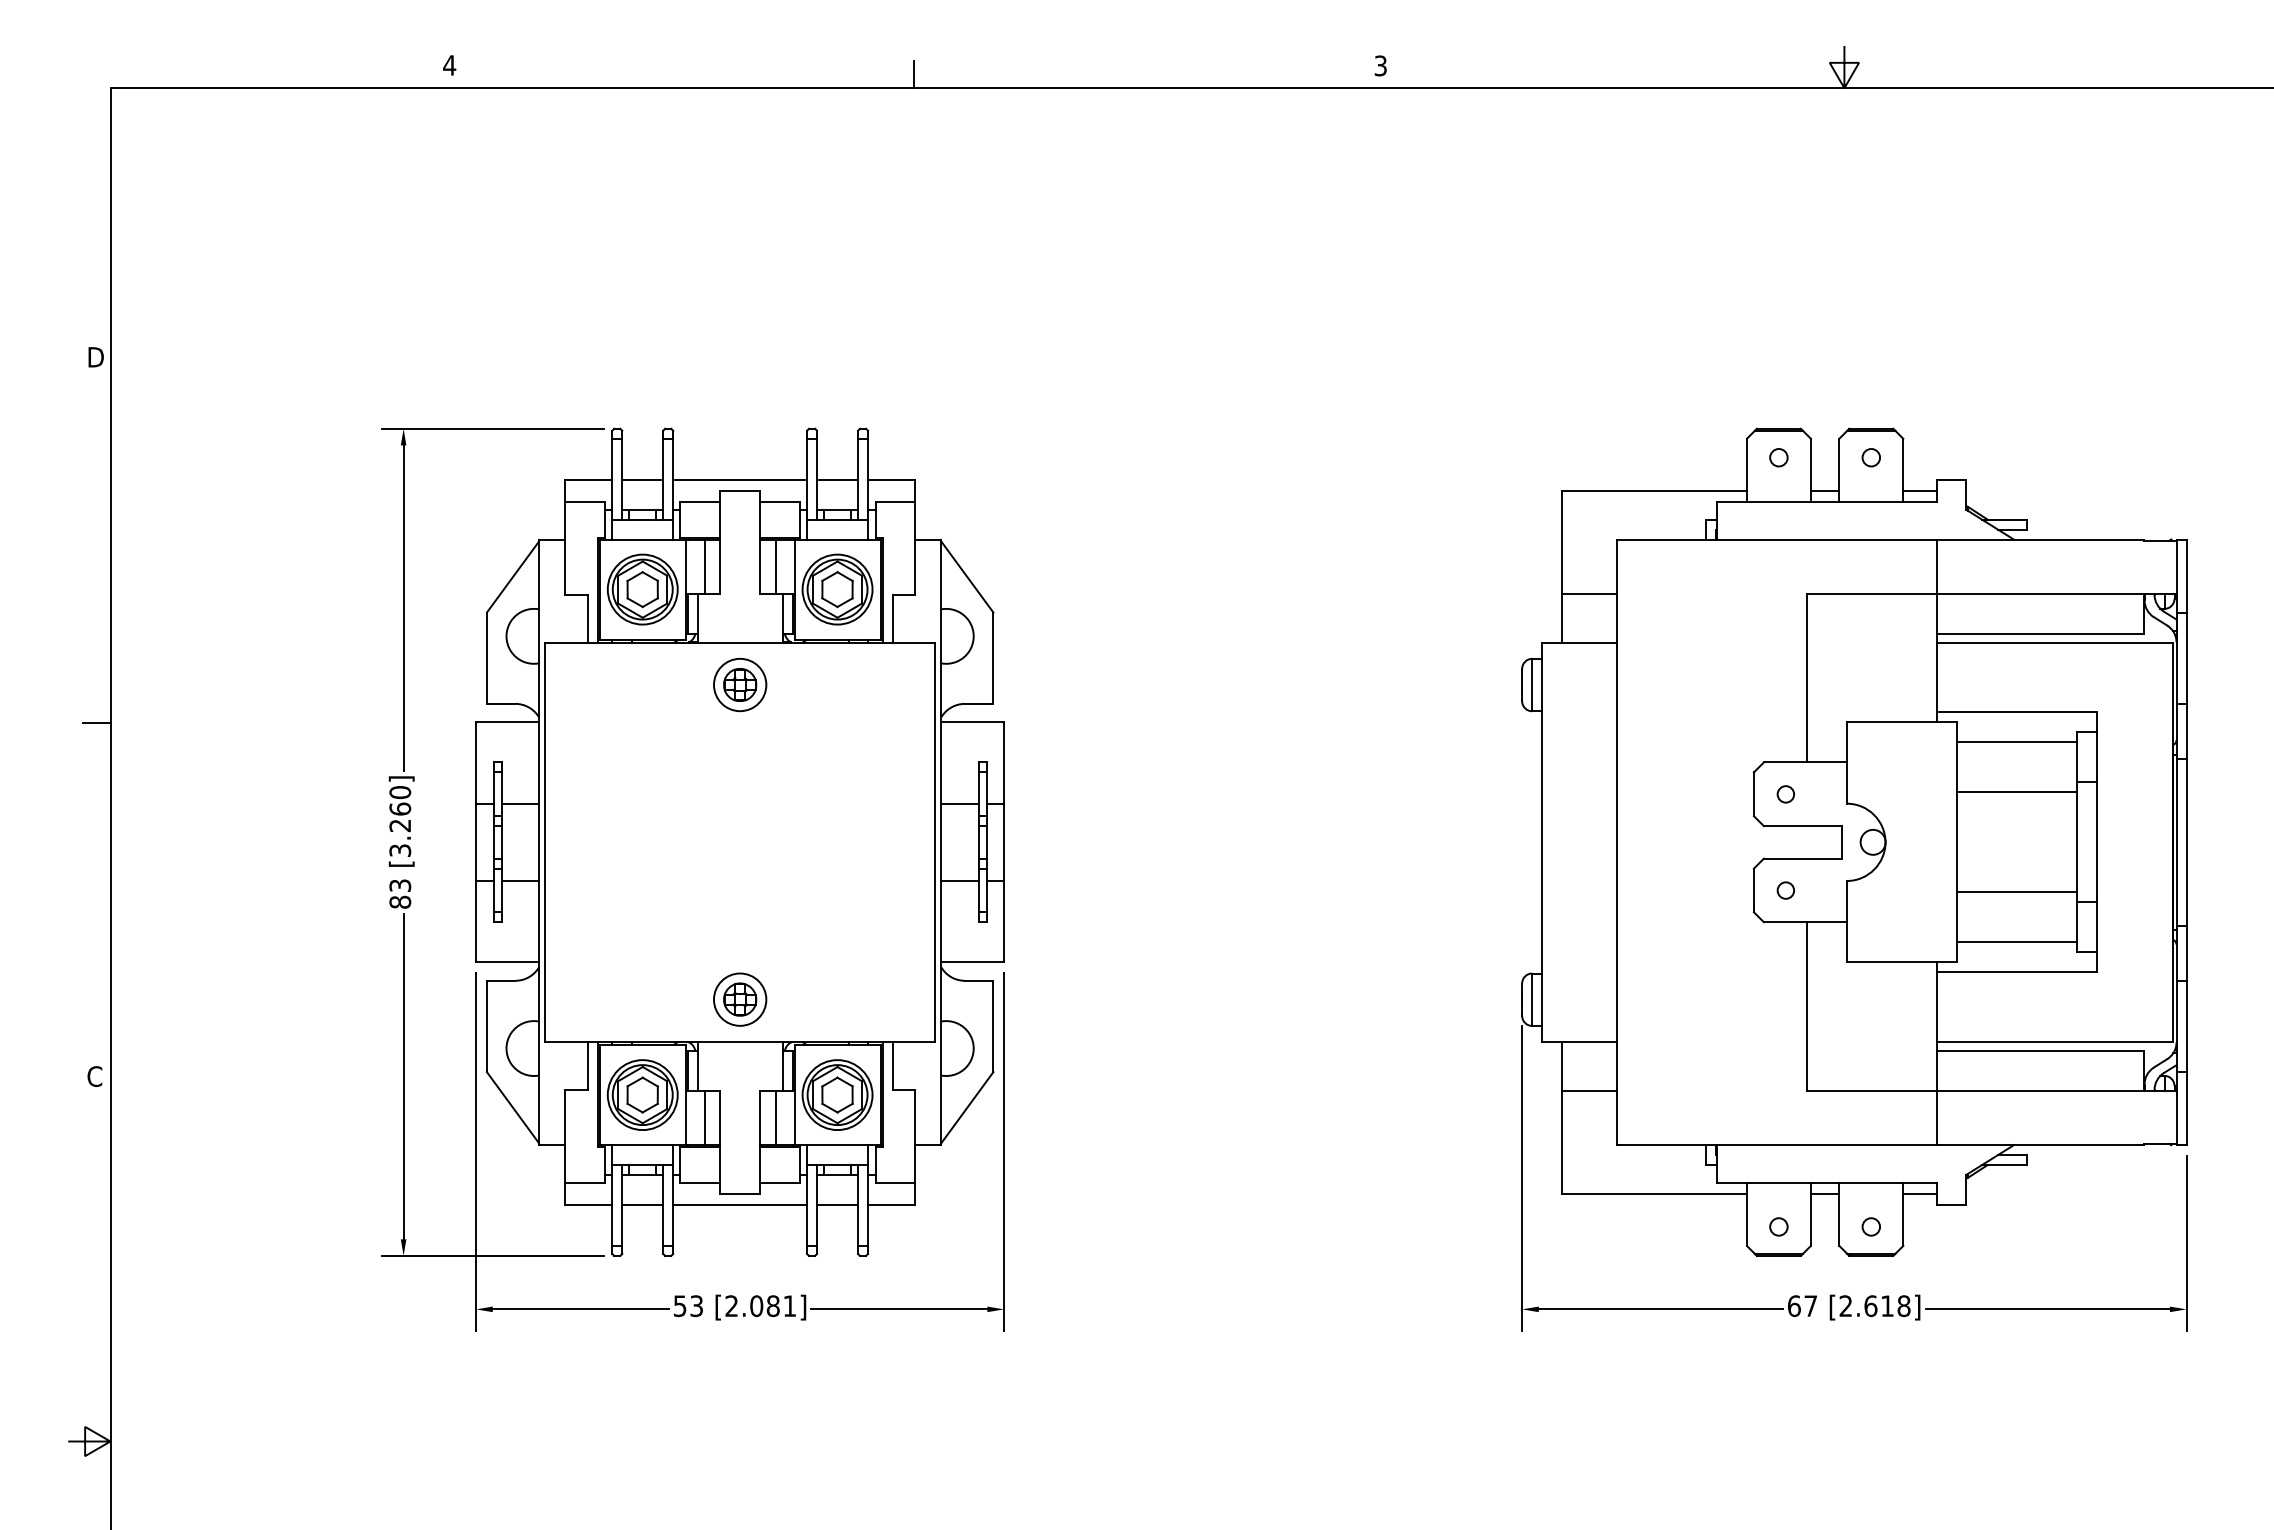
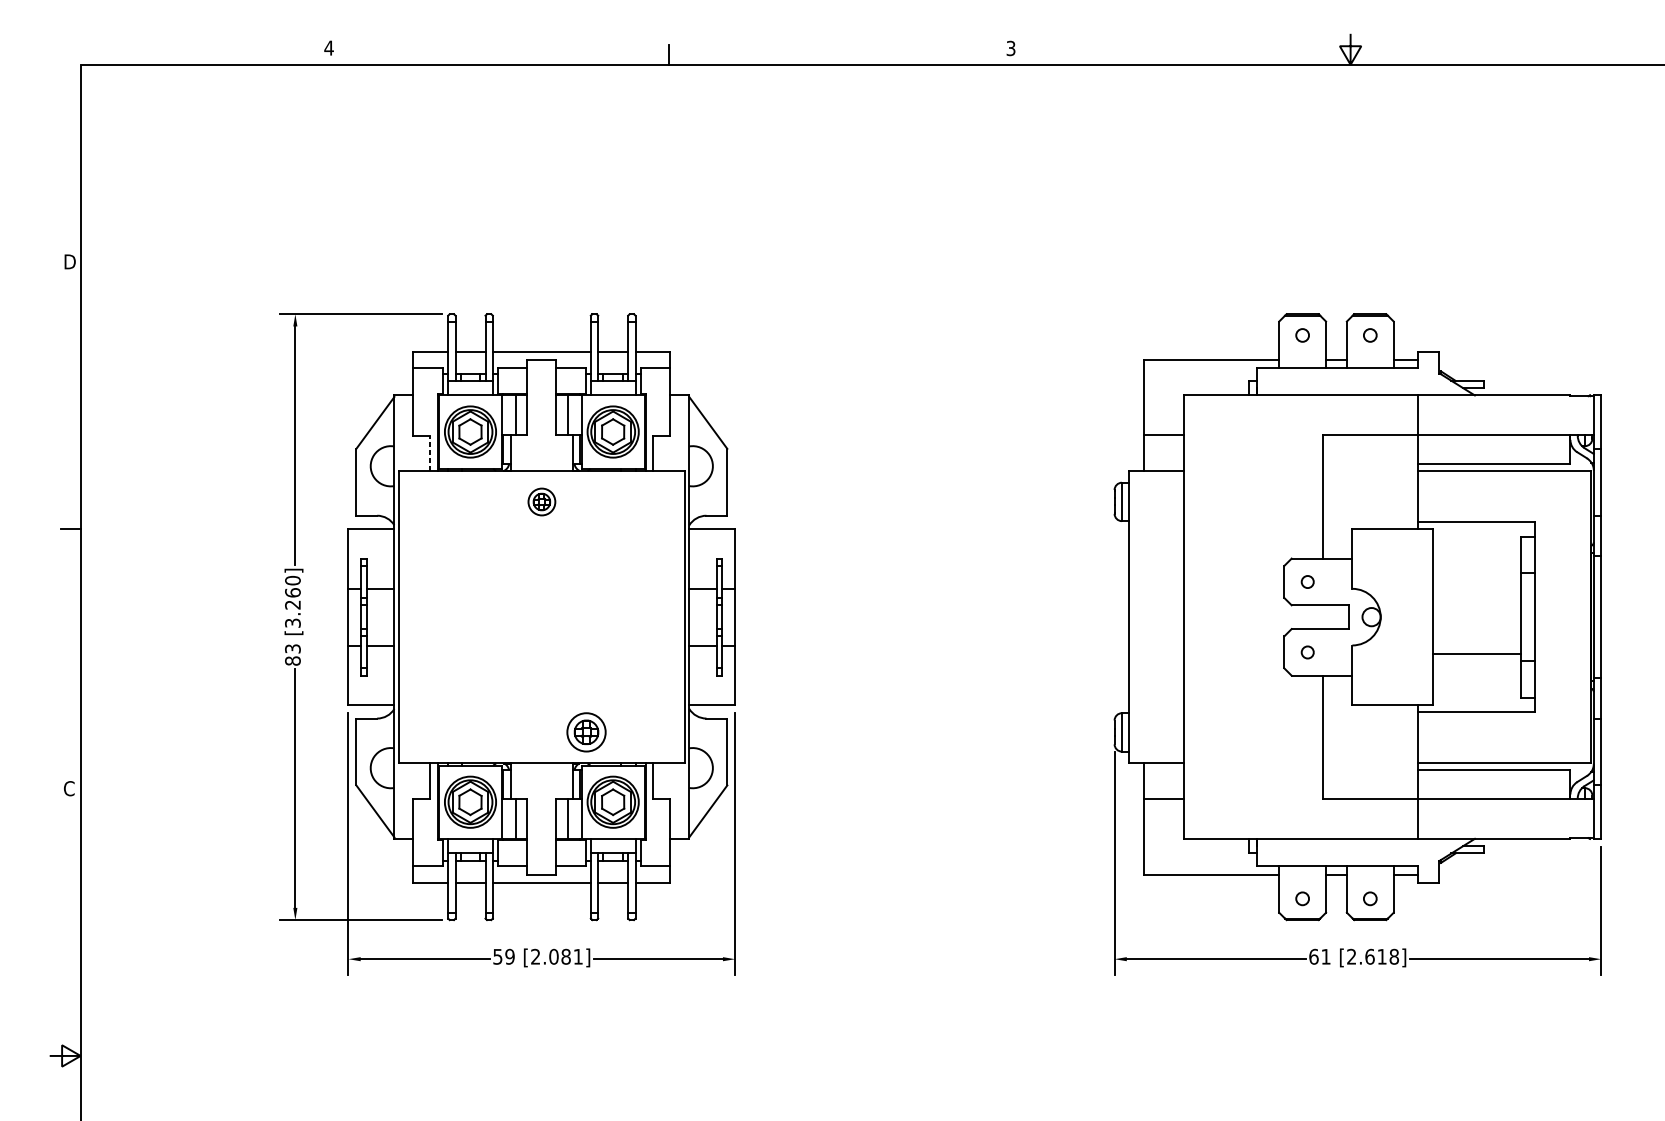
line: (587, 618) -> (430, 453), solid -> dashed
part: (740, 685) -> (542, 502), size x0.7
line: (2016, 742) -> (1476, 544), removed
line: (2016, 792) -> (1476, 580), removed
line: (2016, 942) -> (1476, 690), removed
part: (740, 999) -> (586, 732), moved
text: (696, 1305) -> (509, 956), 53 -> 59
text: (1810, 1305) -> (1325, 956), 67 -> 61

